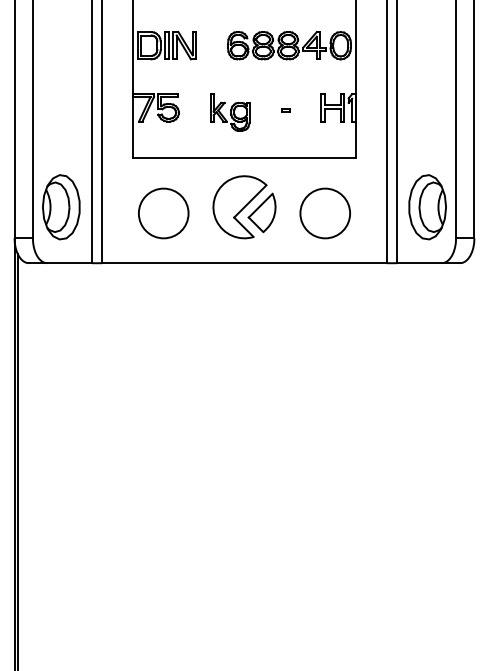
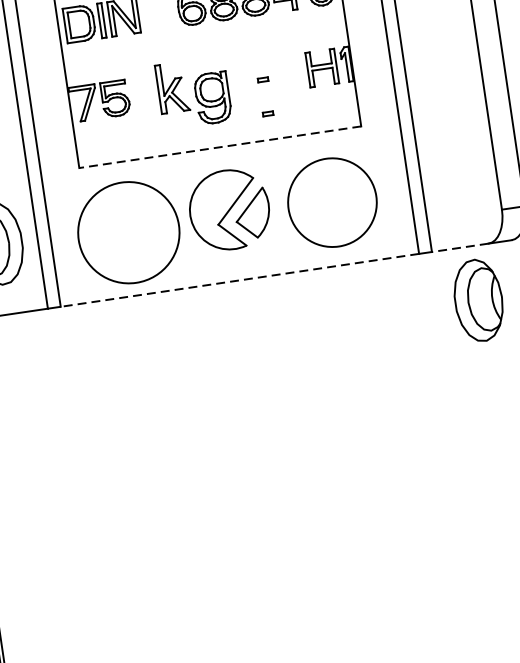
part: (230, 112) -> (194, 93), size x1.4
part: (285, 137) -> (268, 114), added
line: (244, 157) -> (220, 147), solid -> dashed
part: (427, 207) -> (478, 300), moved
circle: (163, 213) -> (128, 232), size x1.6
circle: (325, 213) -> (332, 202), size x1.4
line: (244, 263) -> (239, 280), solid -> dashed
line: (418, 263) -> (459, 248), solid -> dashed

